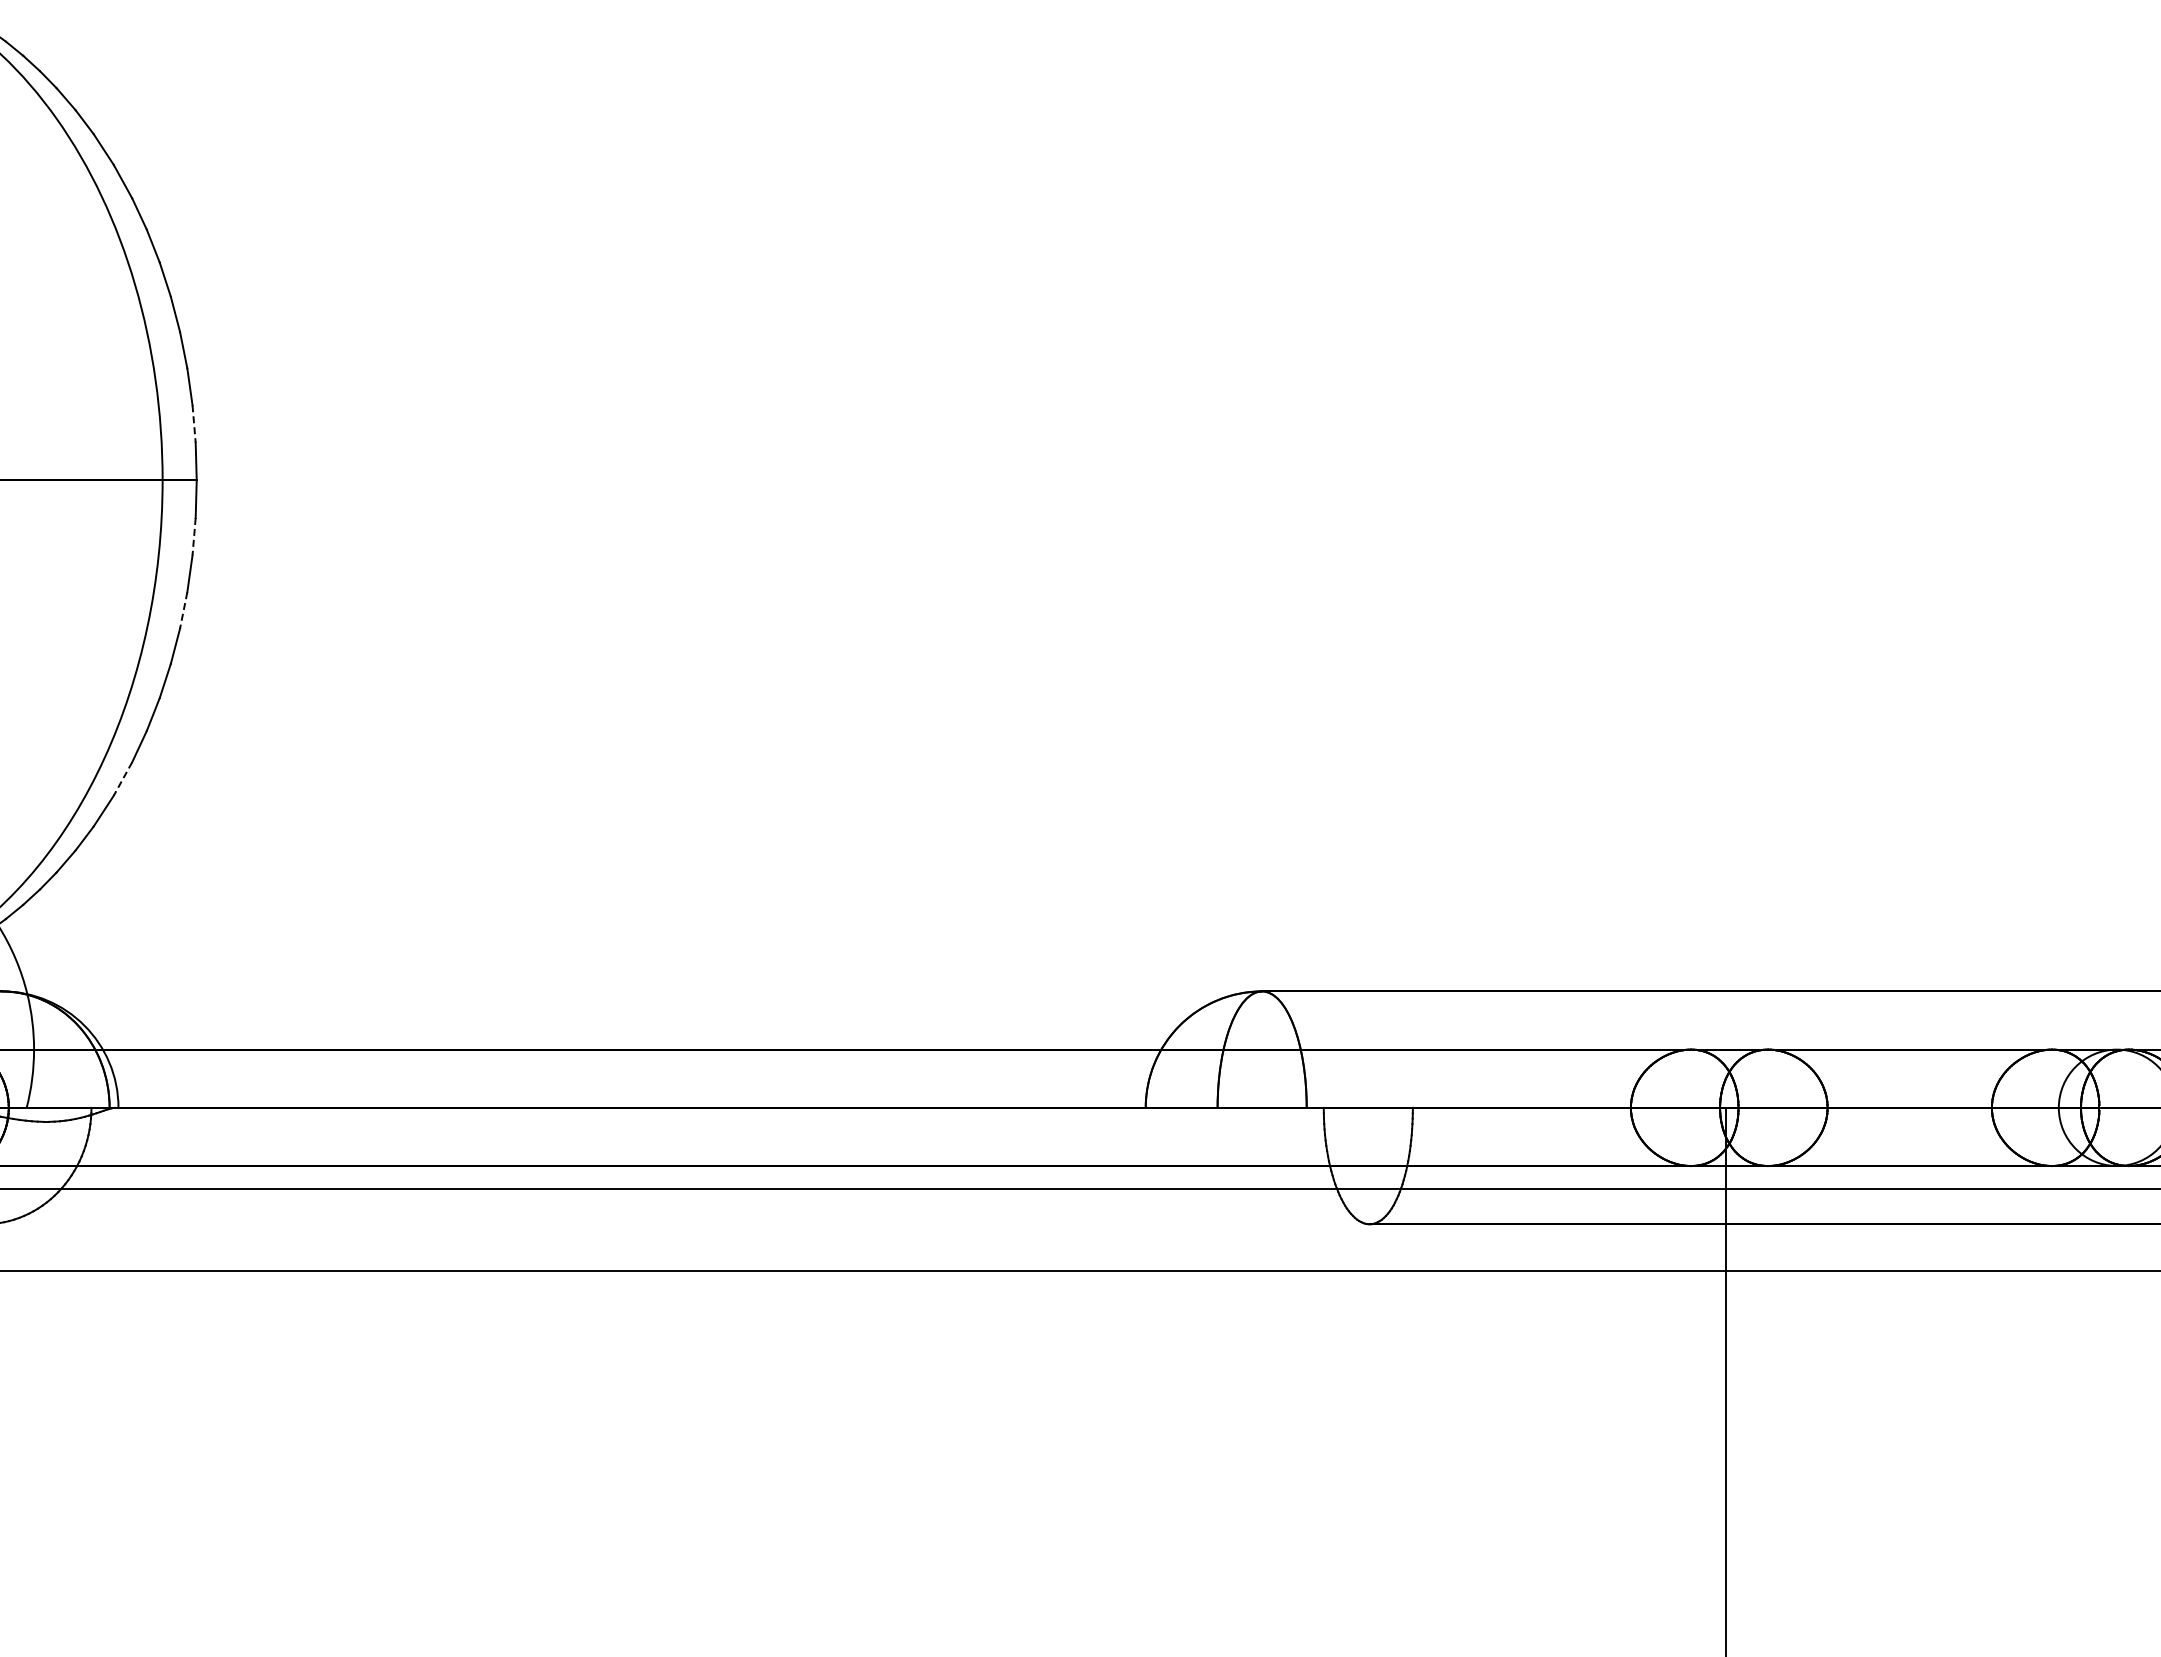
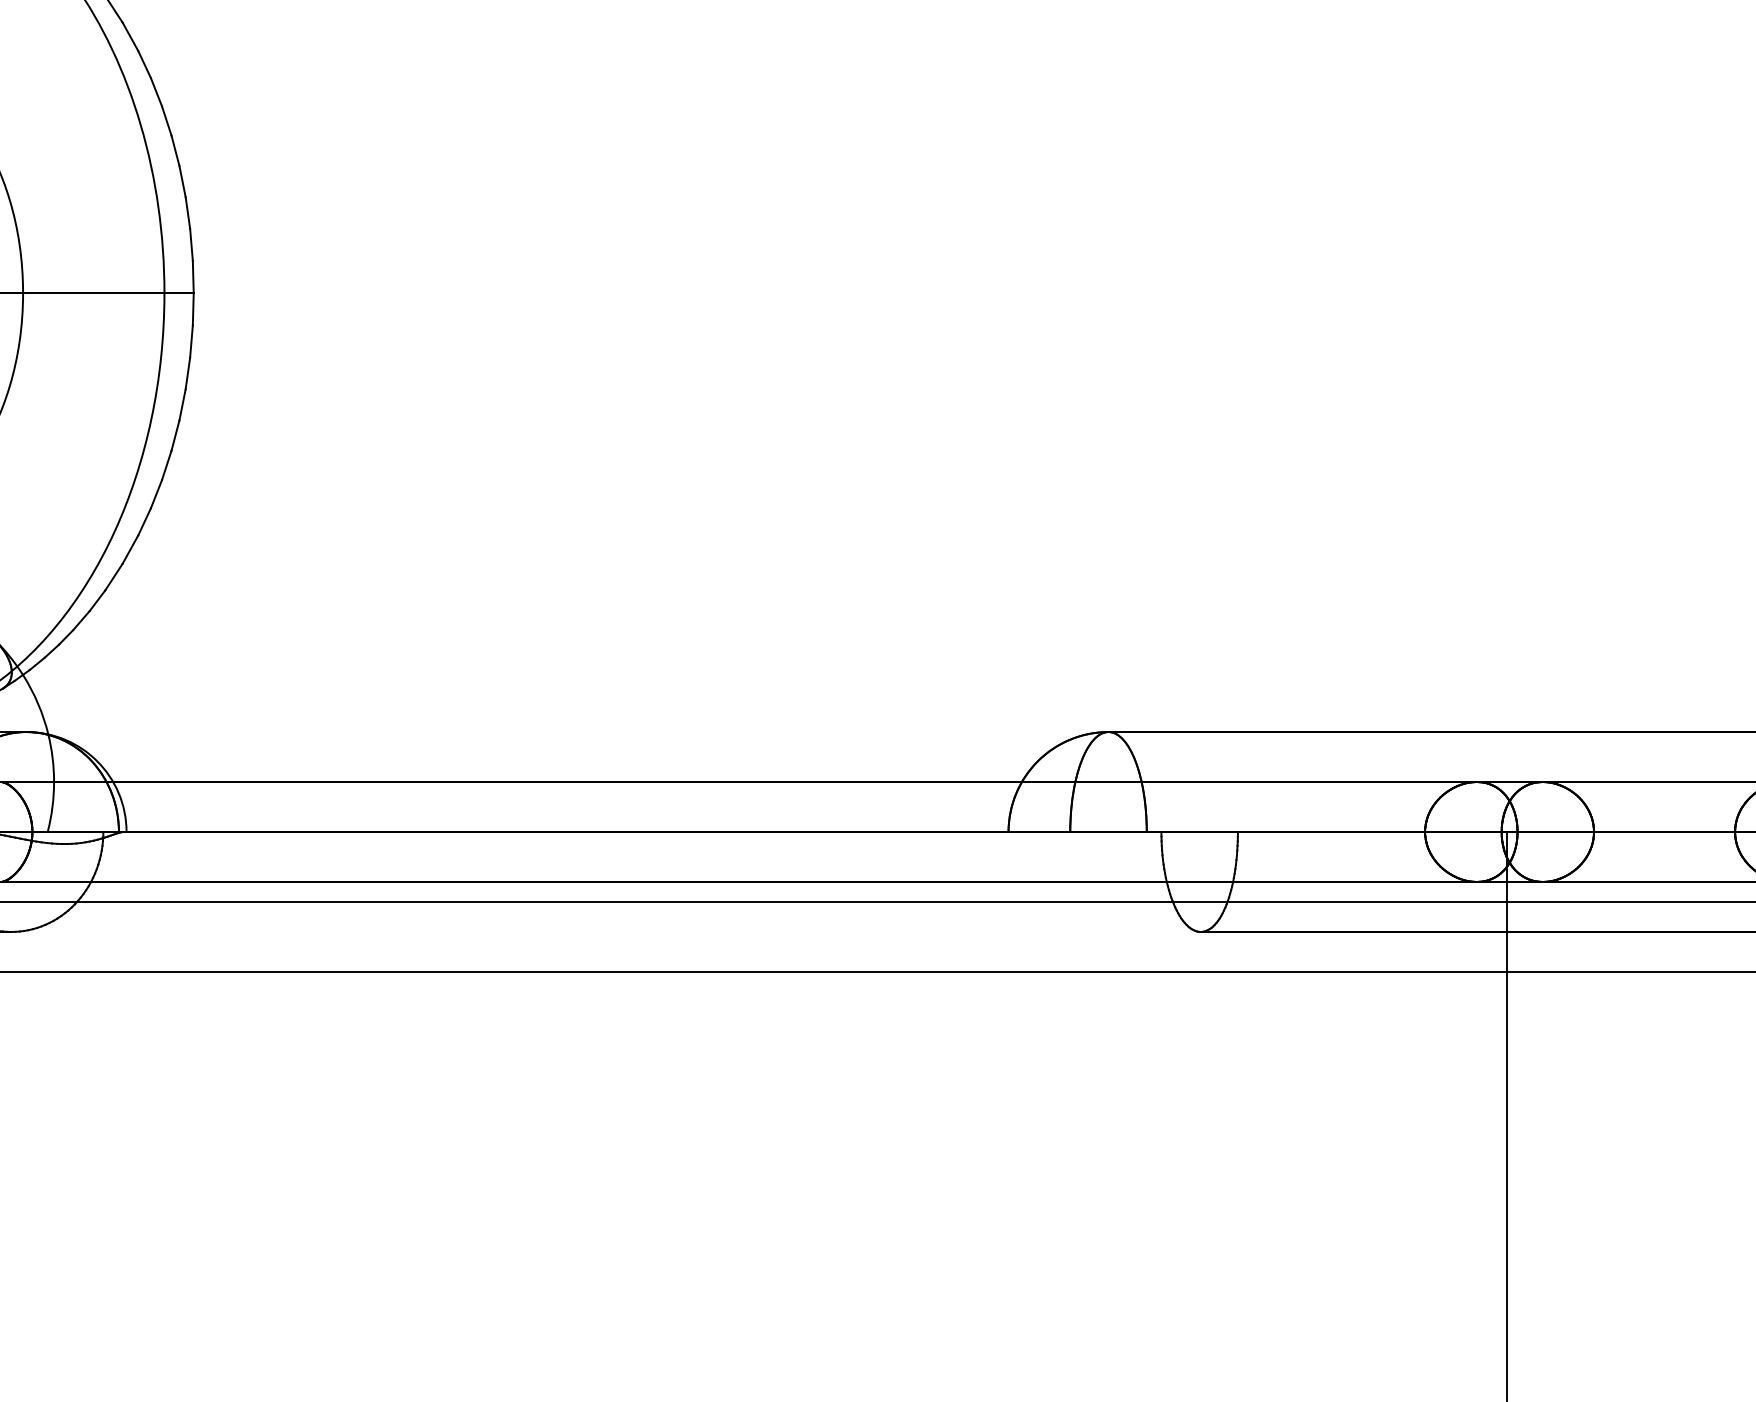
line: (194, 424) -> (191, 245), dashed -> solid
line: (194, 536) -> (191, 341), dashed -> solid
line: (183, 610) -> (182, 404), dashed -> solid
line: (122, 779) -> (130, 550), dashed -> solid

